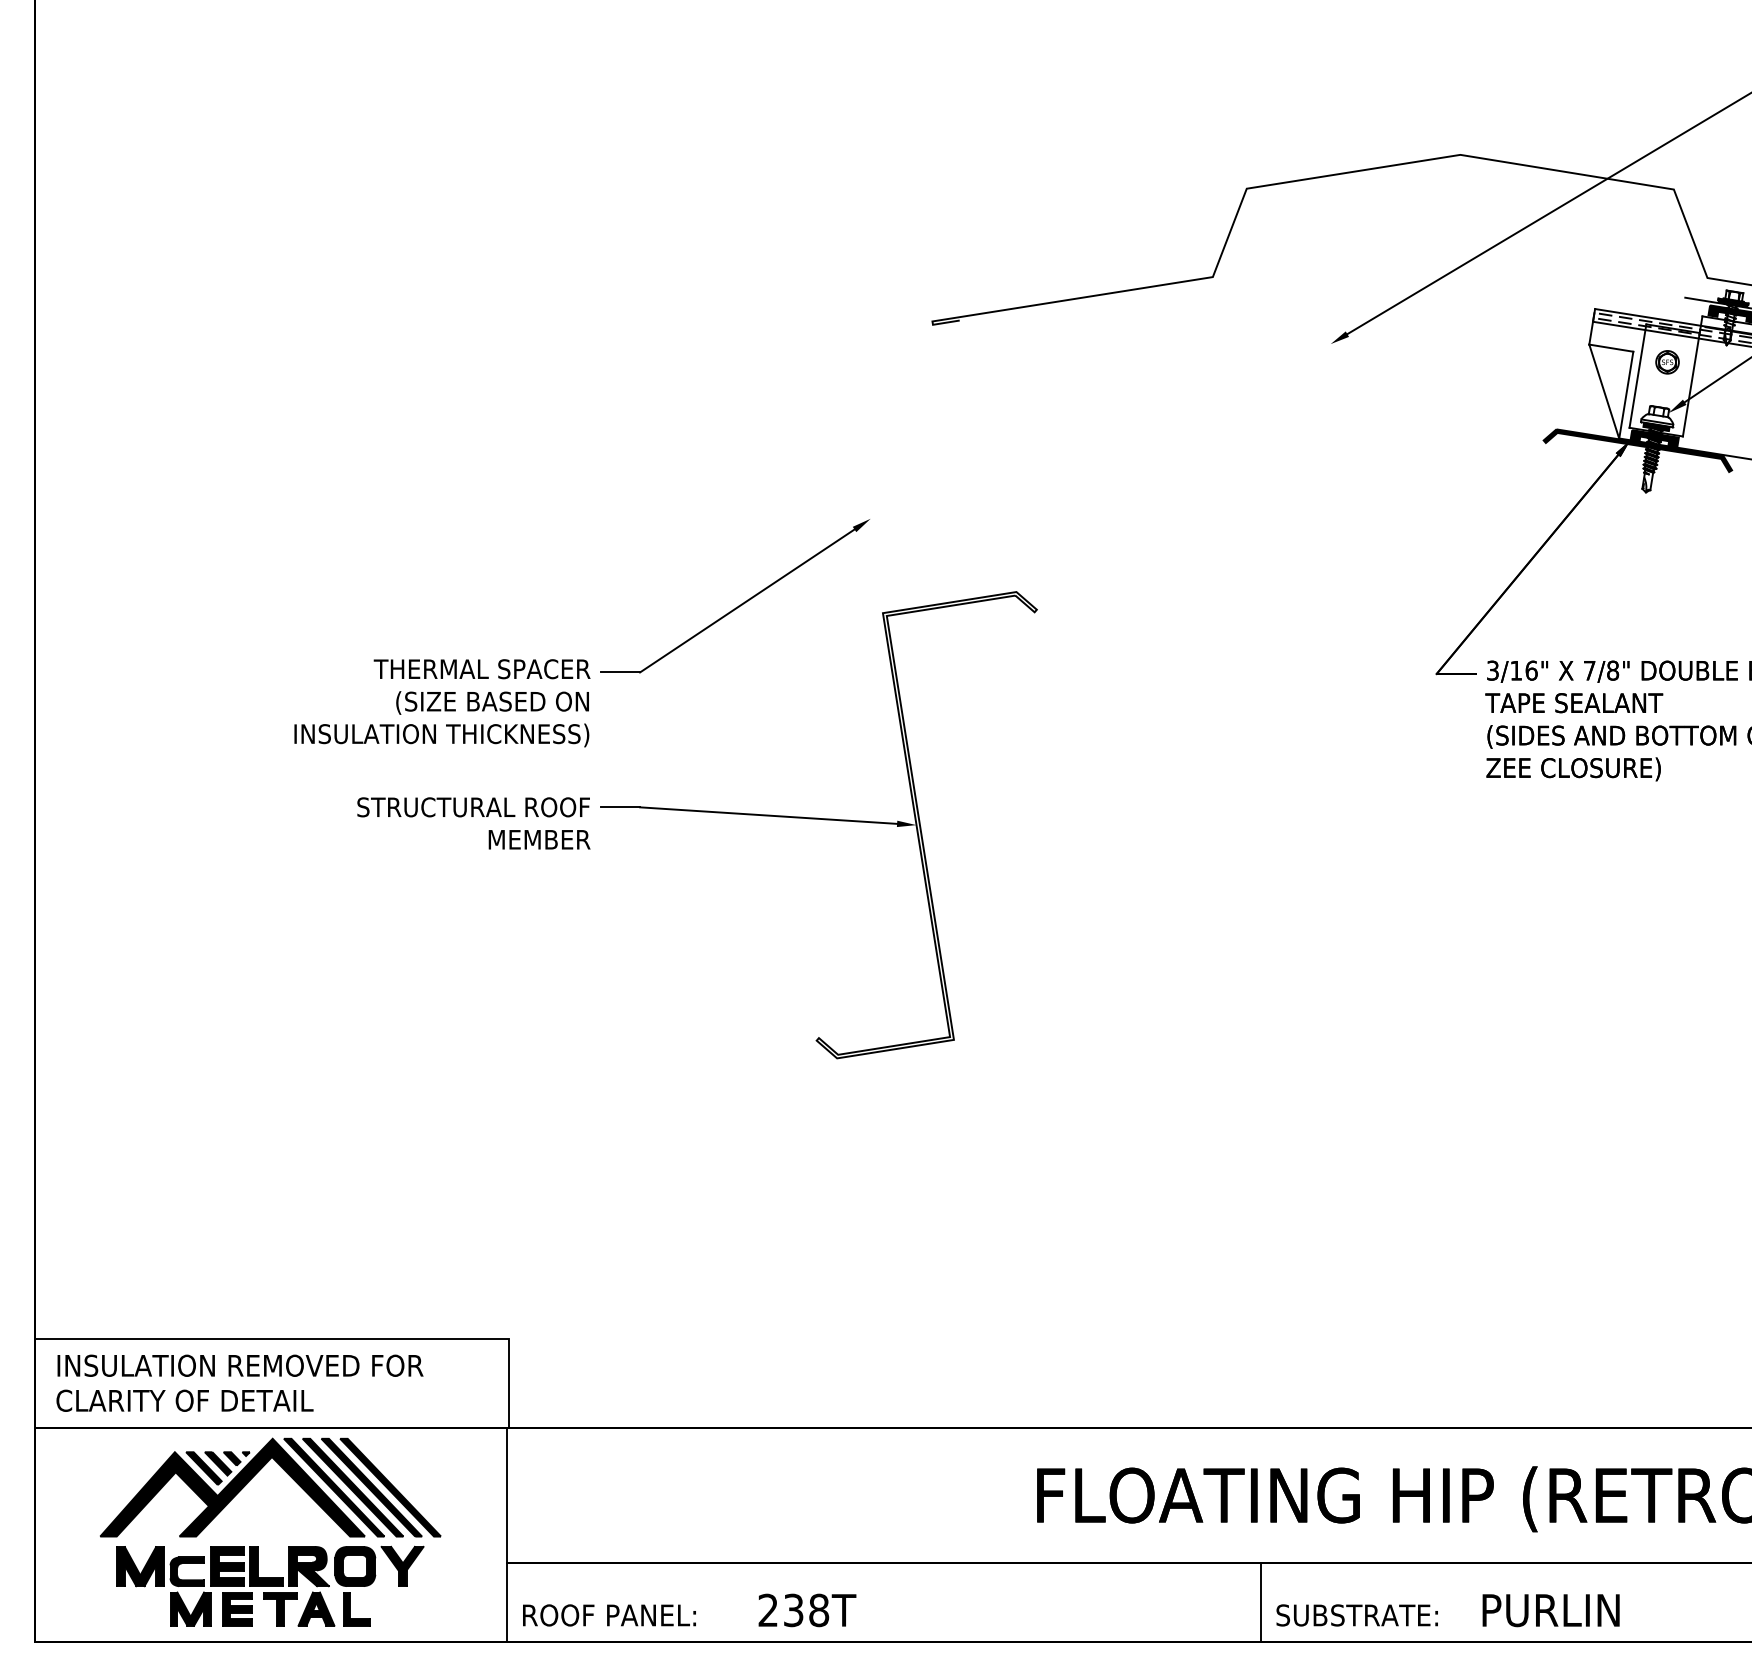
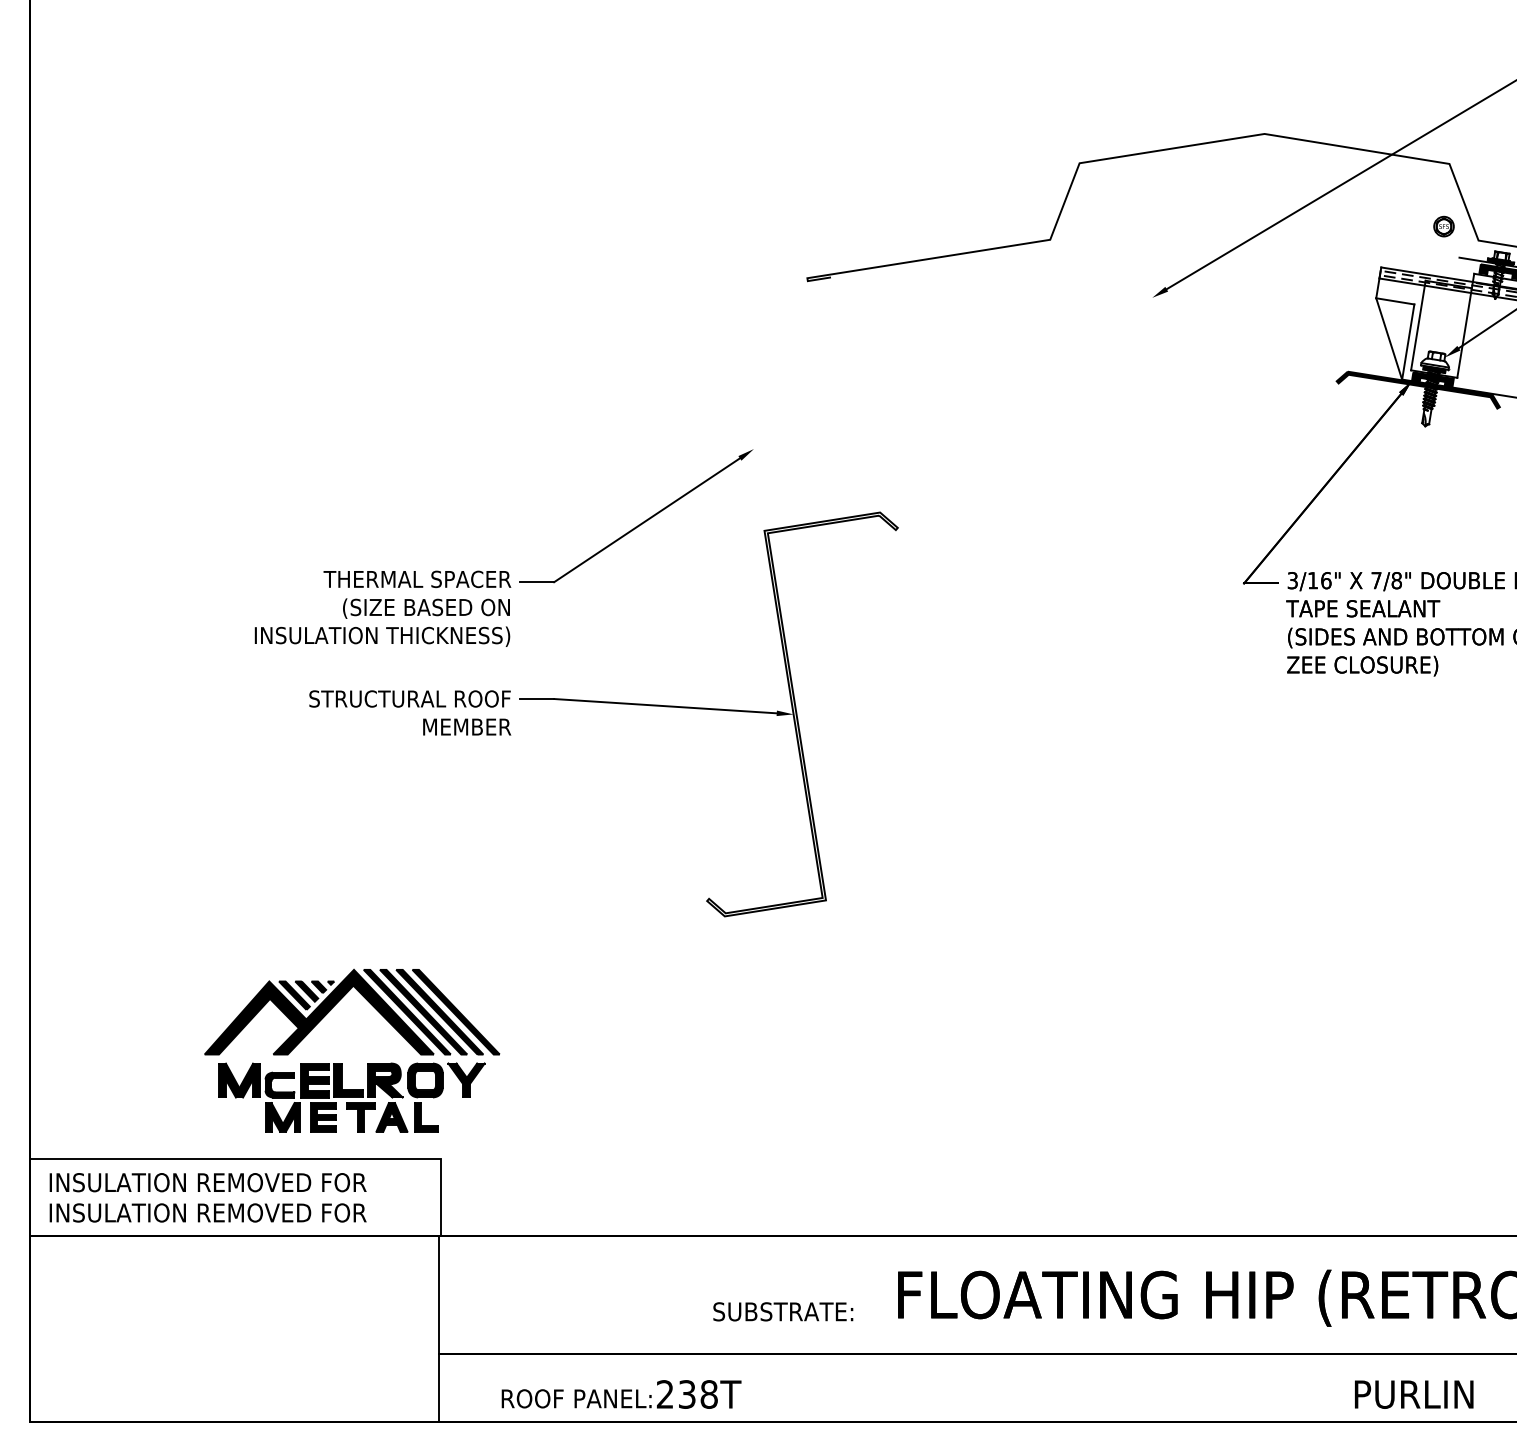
part: (1666, 362) -> (1443, 226), moved
text: (239, 1400) -> (207, 1212), CLARITY OF DETAIL -> INSULATION REMOVED FOR
part: (259, 1546) -> (342, 1063), moved
line: (1260, 1602) -> (1091, 1387), removed
text: (1551, 1610) -> (1414, 1394), moved
text: (609, 1615) -> (576, 1398), moved
text: (1357, 1615) -> (783, 1311), moved

